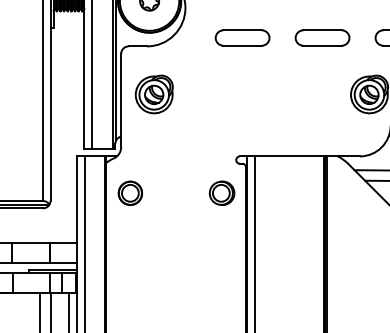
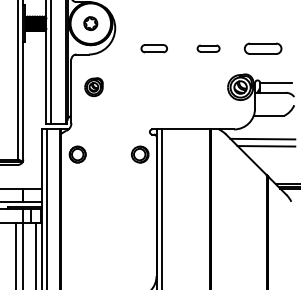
part: (243, 37) -> (154, 48), size x0.7
part: (322, 37) -> (208, 48), size x0.6
part: (153, 93) -> (93, 86), size x0.7

